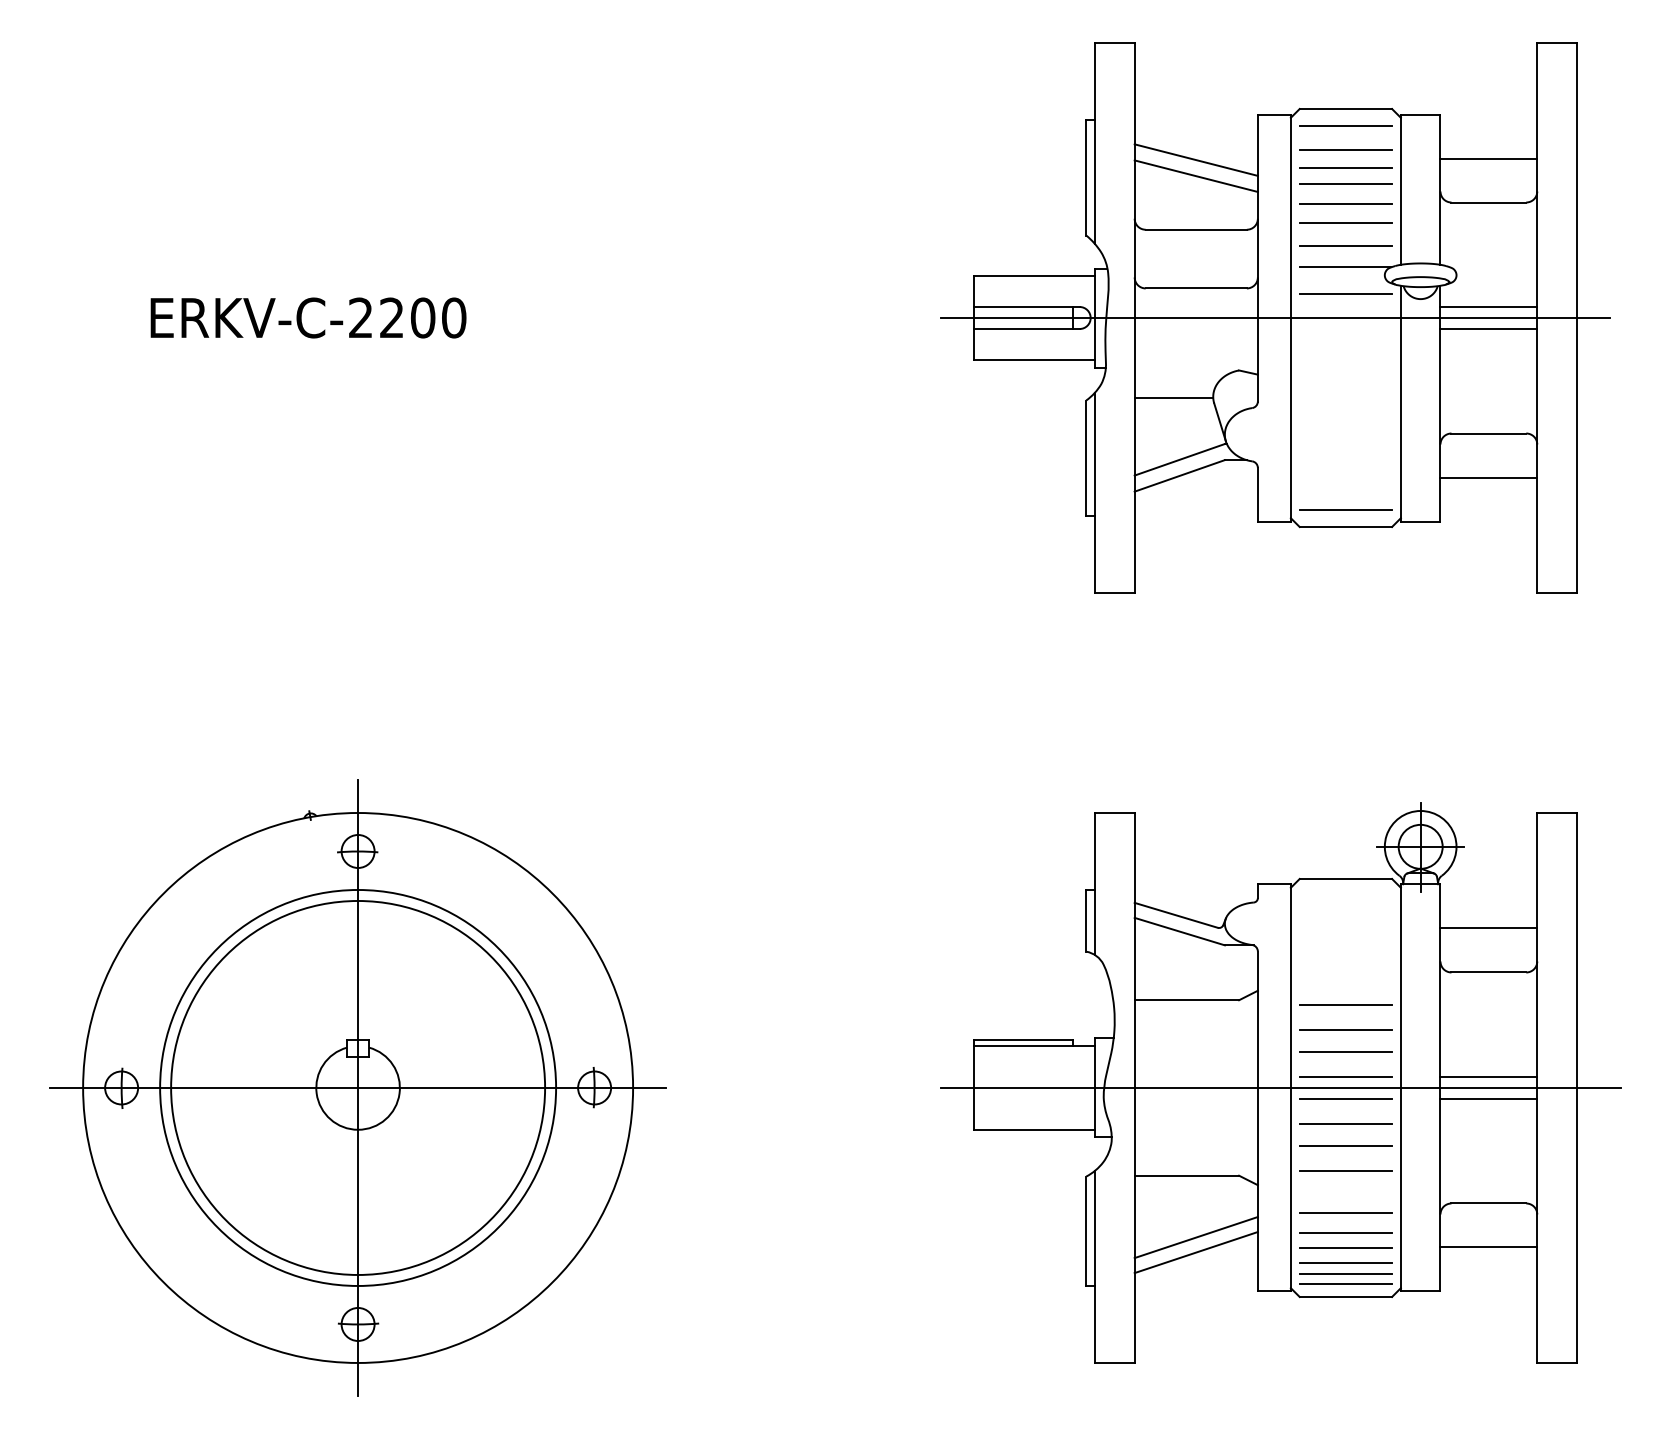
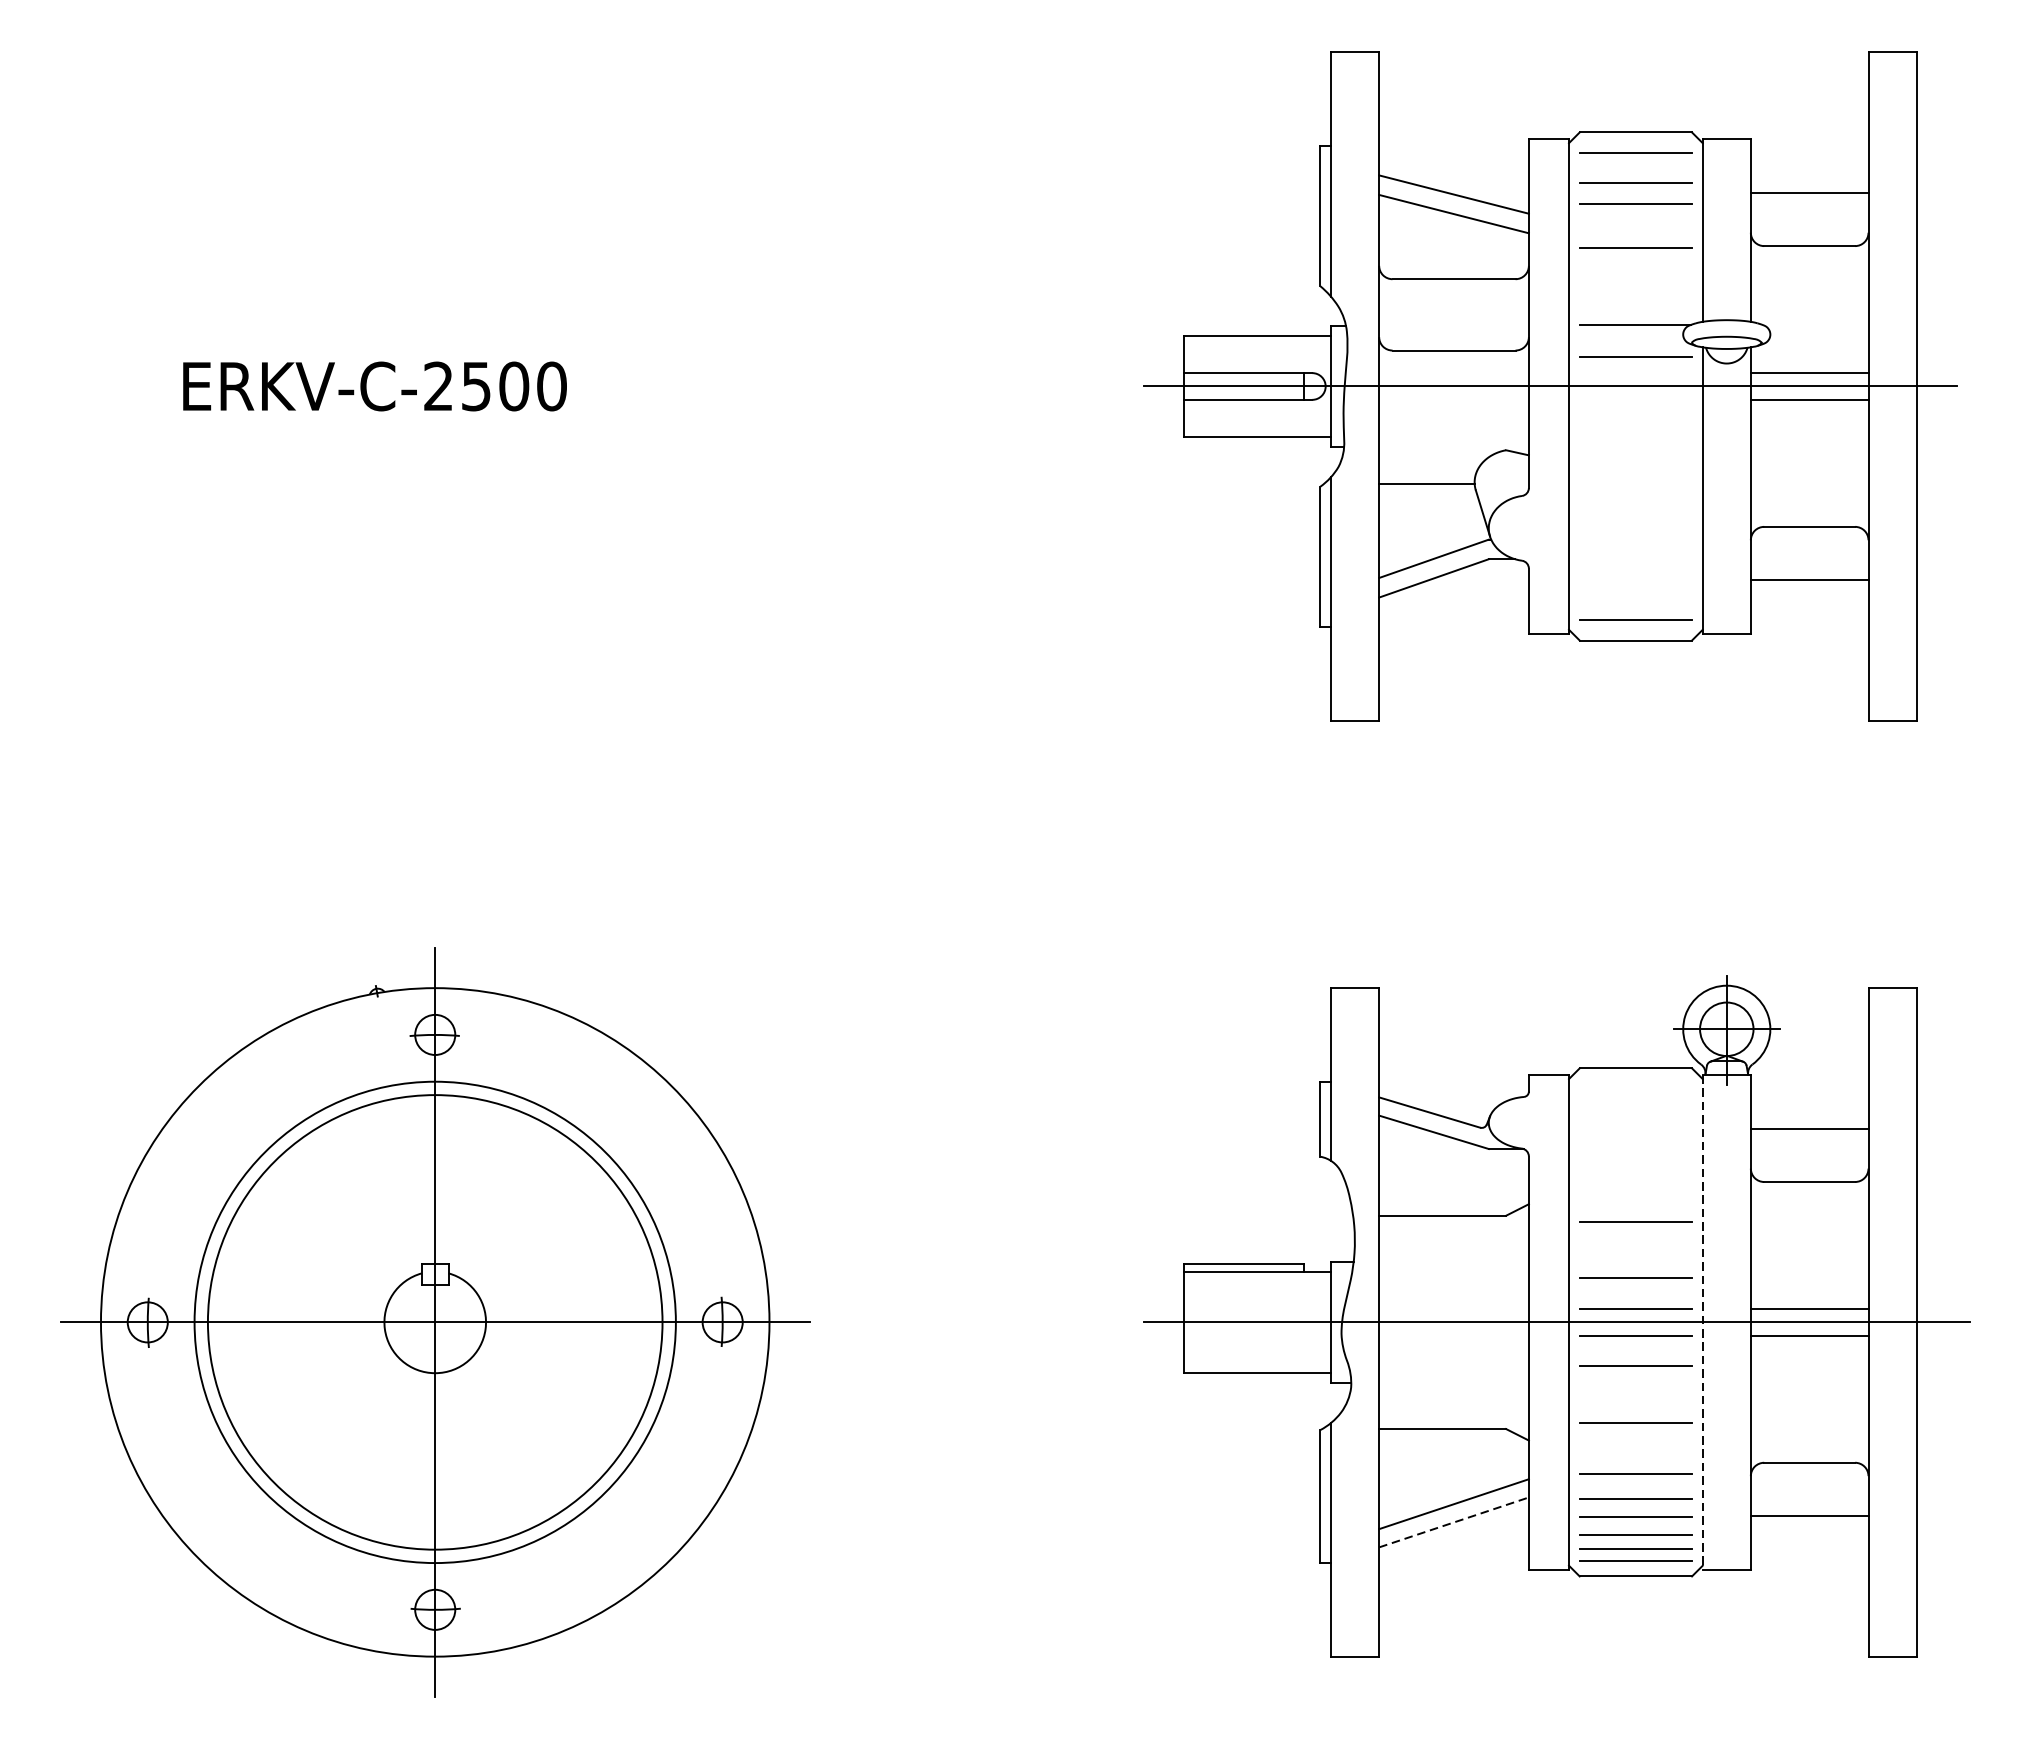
line: (1345, 183) -> (1635, 222), removed
line: (1345, 223) -> (1635, 271), removed
line: (1345, 245) -> (1635, 298), removed
text: (391, 317) -> (475, 385), ERKV-C-2200 -> ERKV-C-2500
line: (1345, 1030) -> (1635, 1252), removed
line: (1400, 1088) -> (1702, 1323), solid -> dashed
line: (1345, 1145) -> (1635, 1392), removed
line: (1196, 1252) -> (1454, 1522), solid -> dashed

